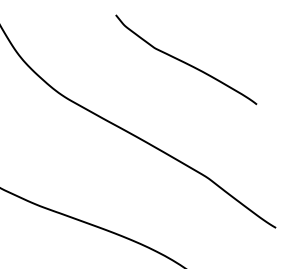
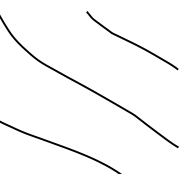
curve: (184, 61) -> (131, 41), moved

